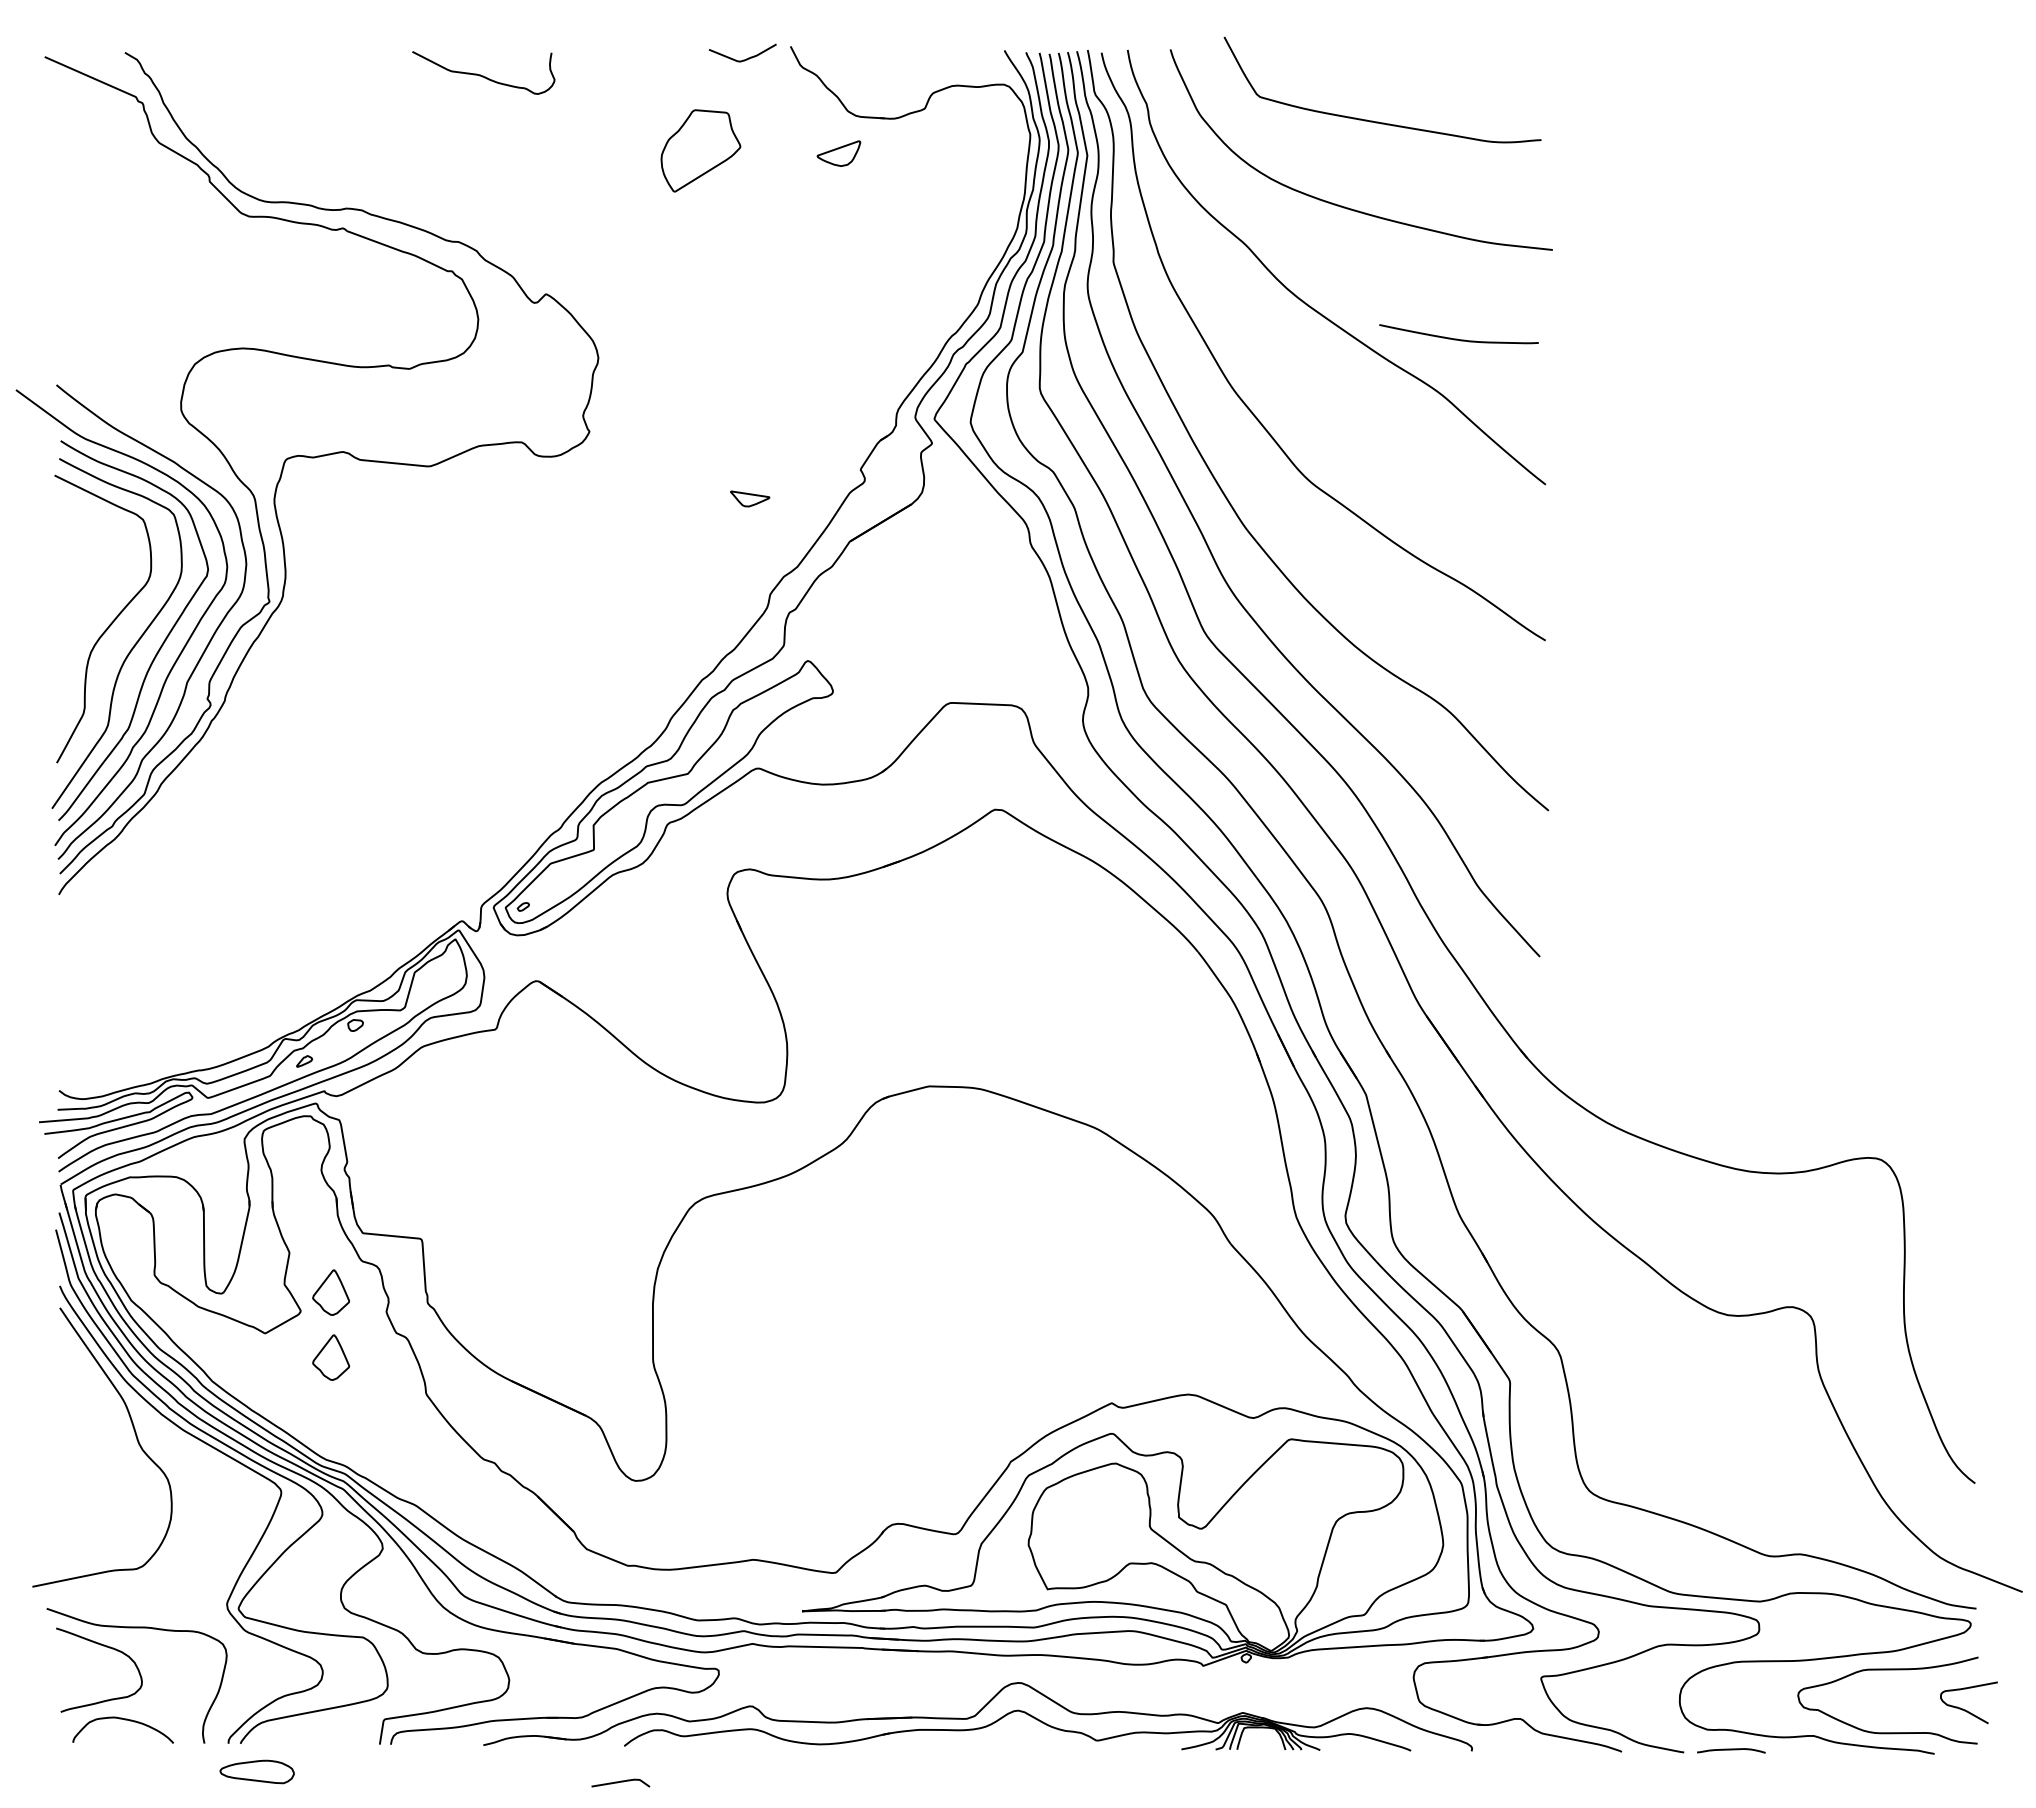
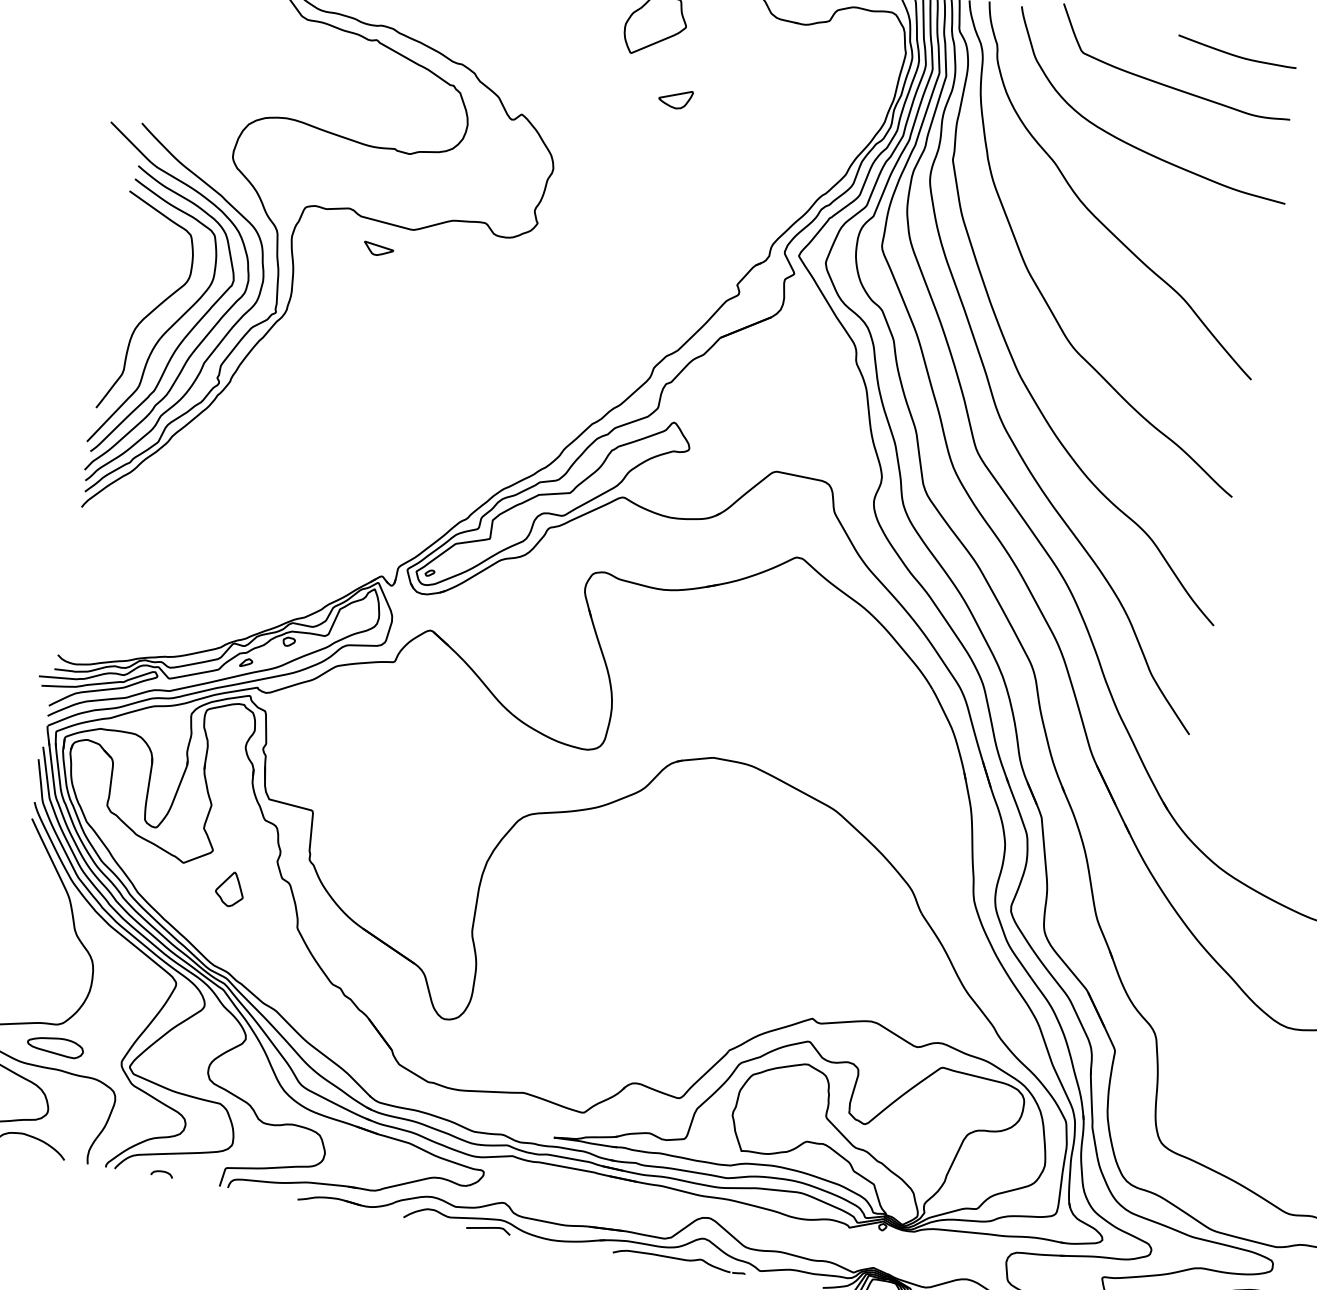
part: (838, 153) -> (675, 98), moved
curve: (1457, 338) -> (1235, 54), moved
part: (750, 498) -> (378, 249), moved
part: (331, 1292) -> (238, 840), removed
curve: (302, 1738) -> (162, 1172), added
part: (990, 1743) -> (679, 1260), added
part: (256, 1771) -> (55, 1046), moved
curve: (620, 1782) -> (488, 1228), moved

